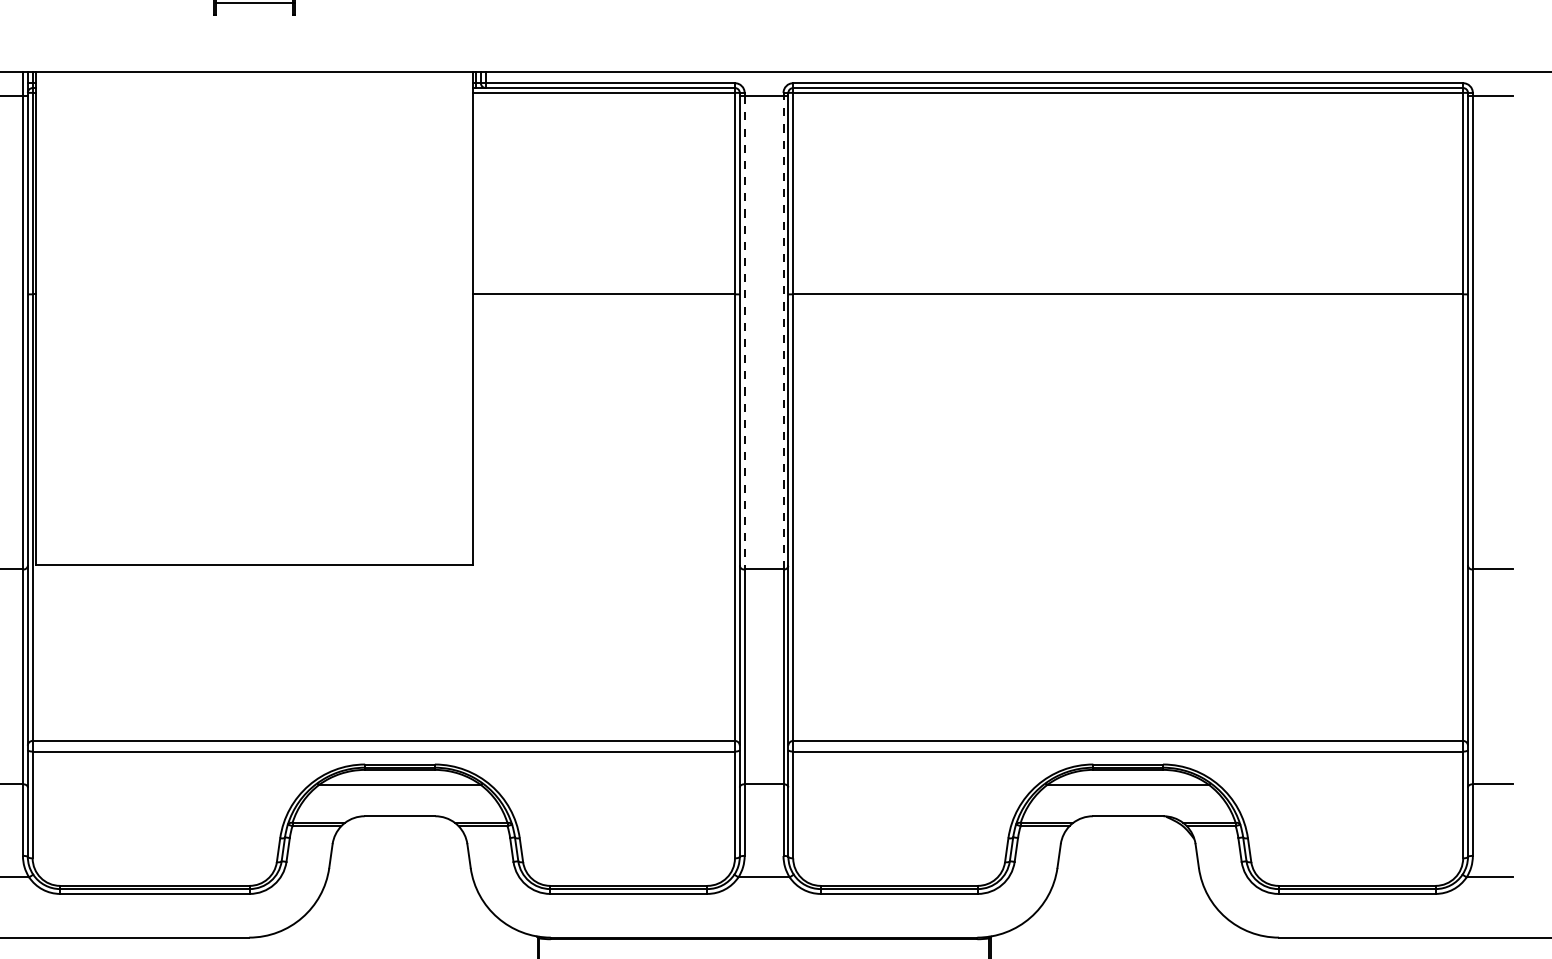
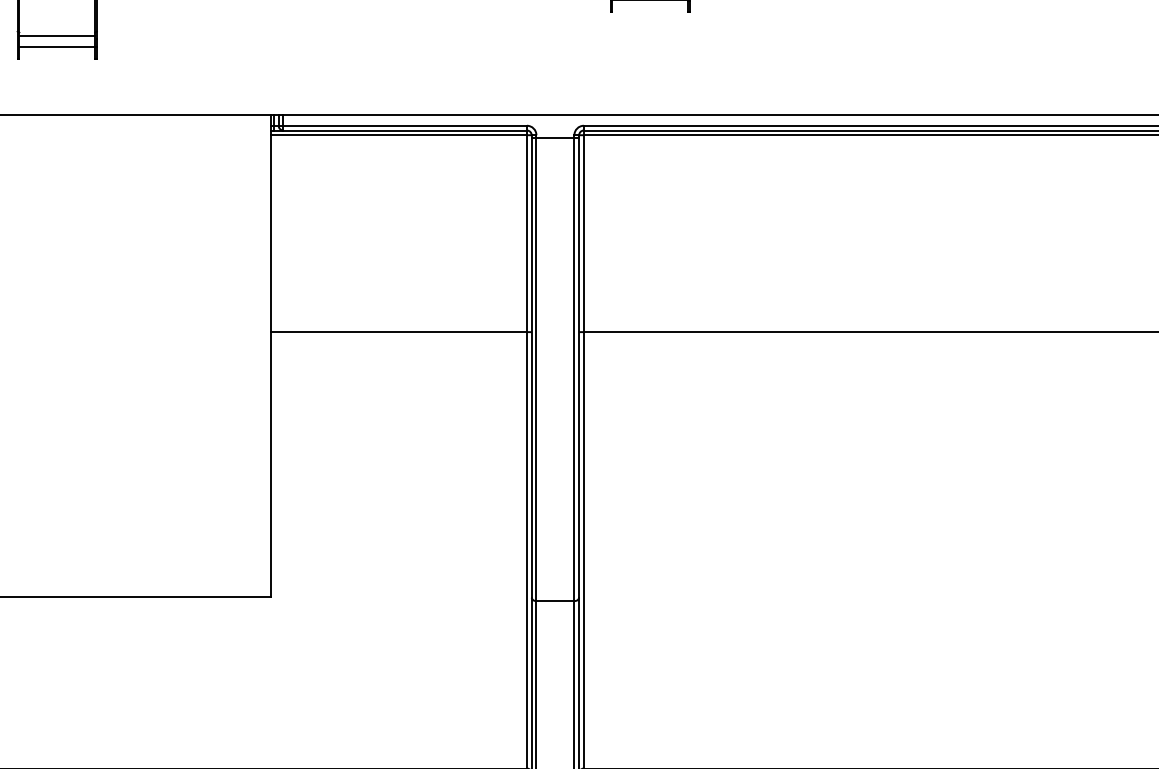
line: (744, 332) -> (536, 369), dashed -> solid
line: (783, 332) -> (574, 369), dashed -> solid

